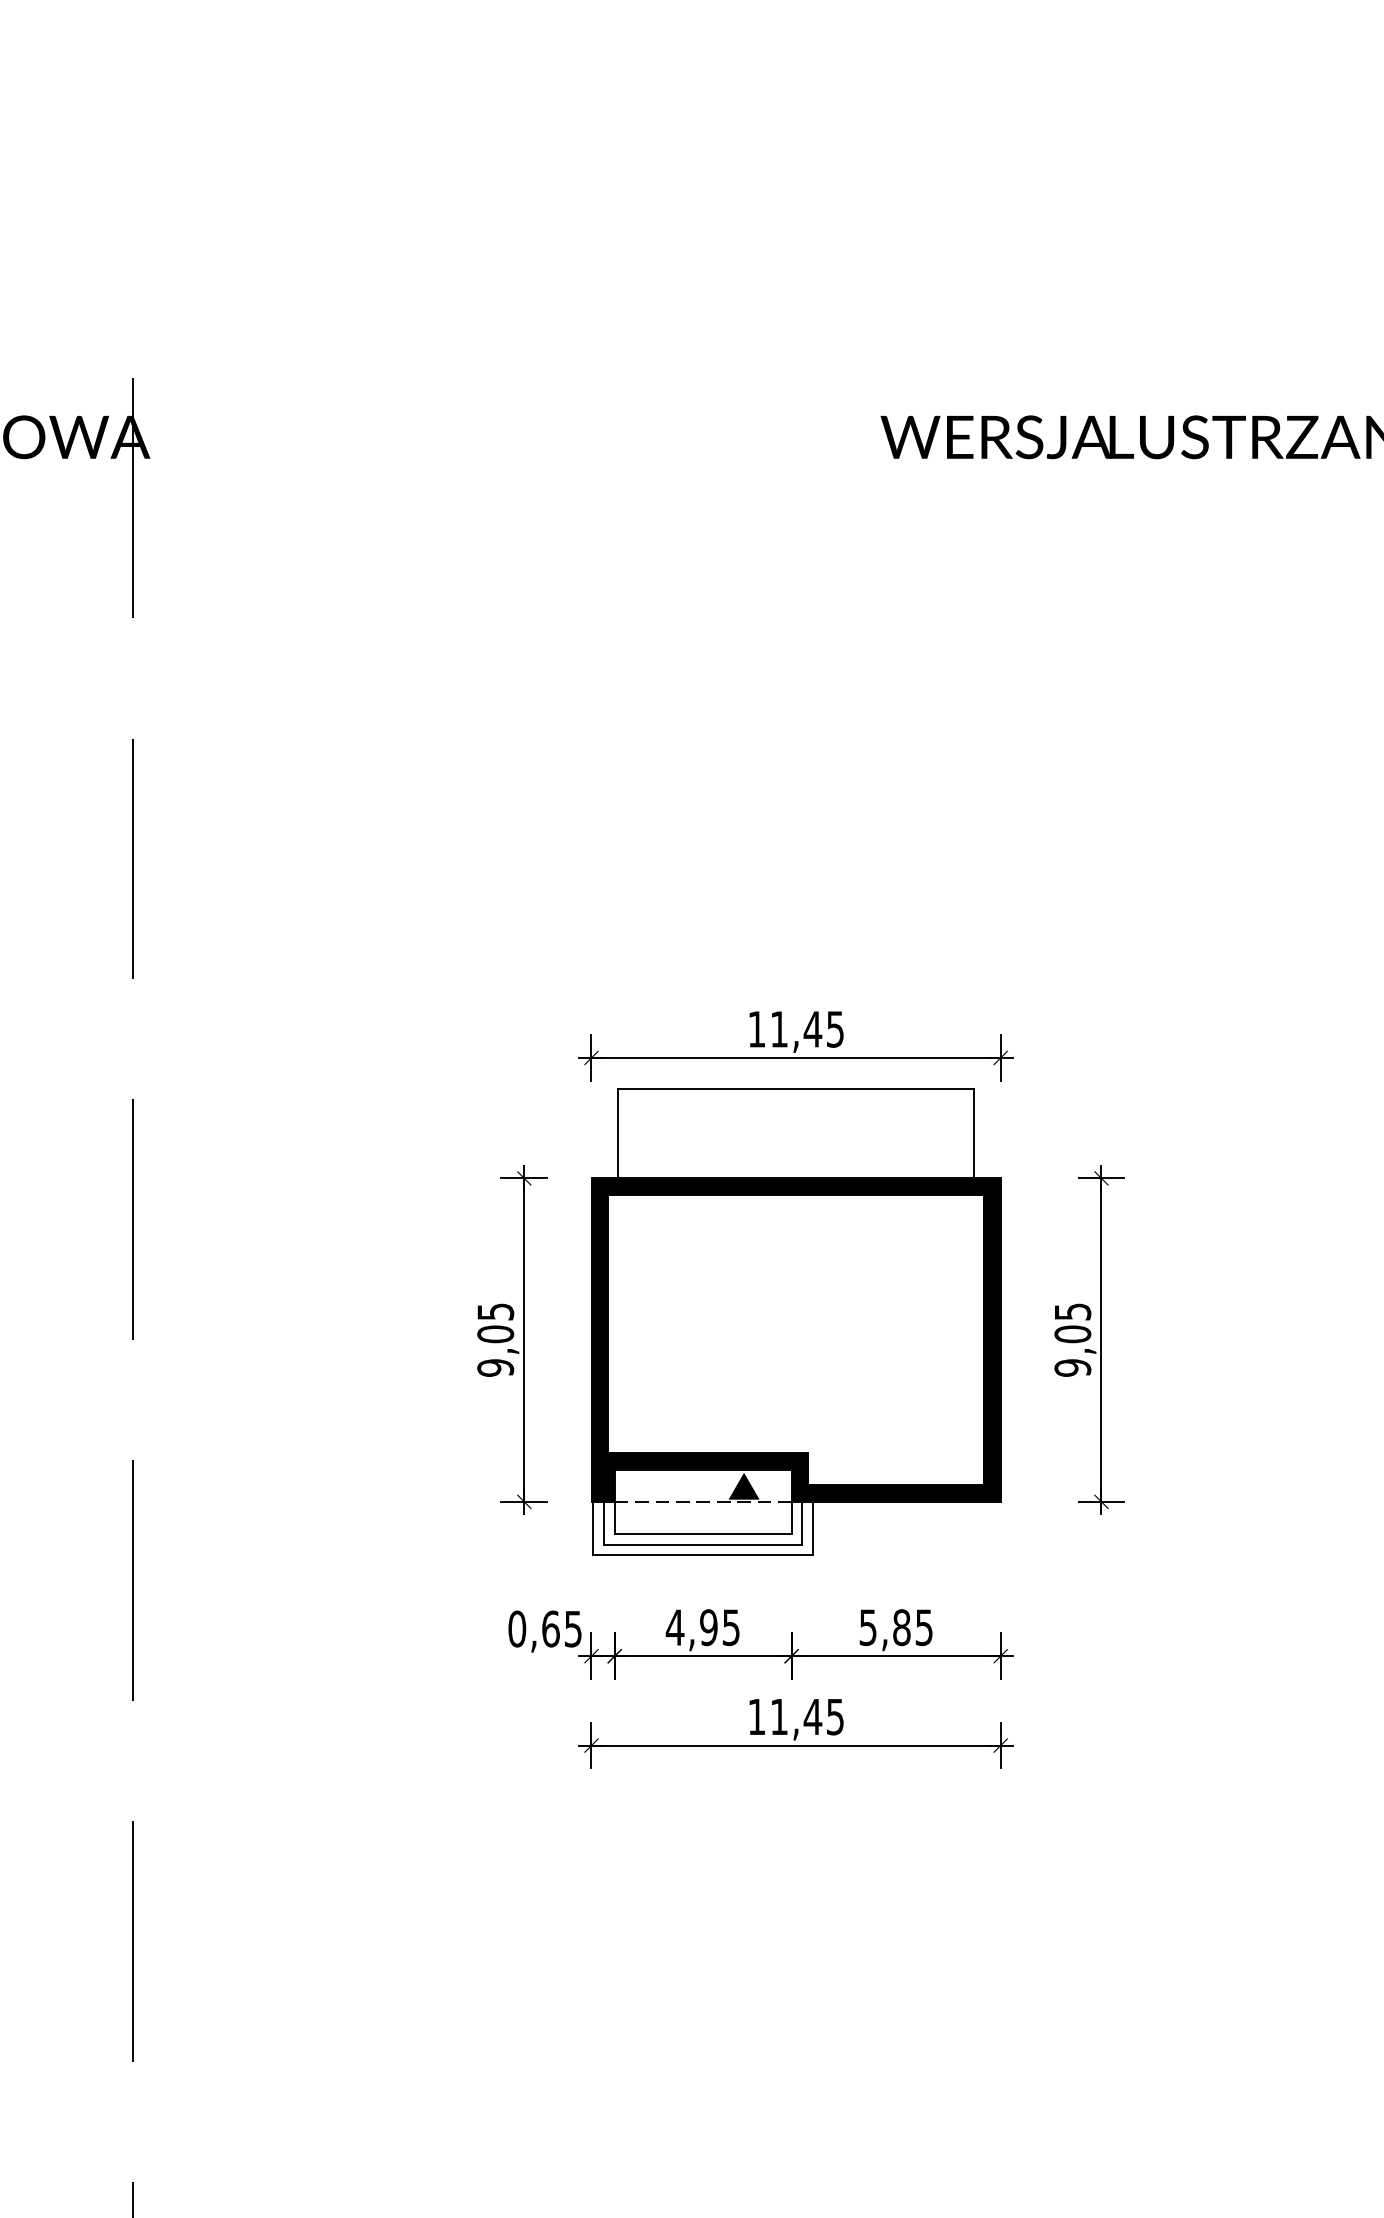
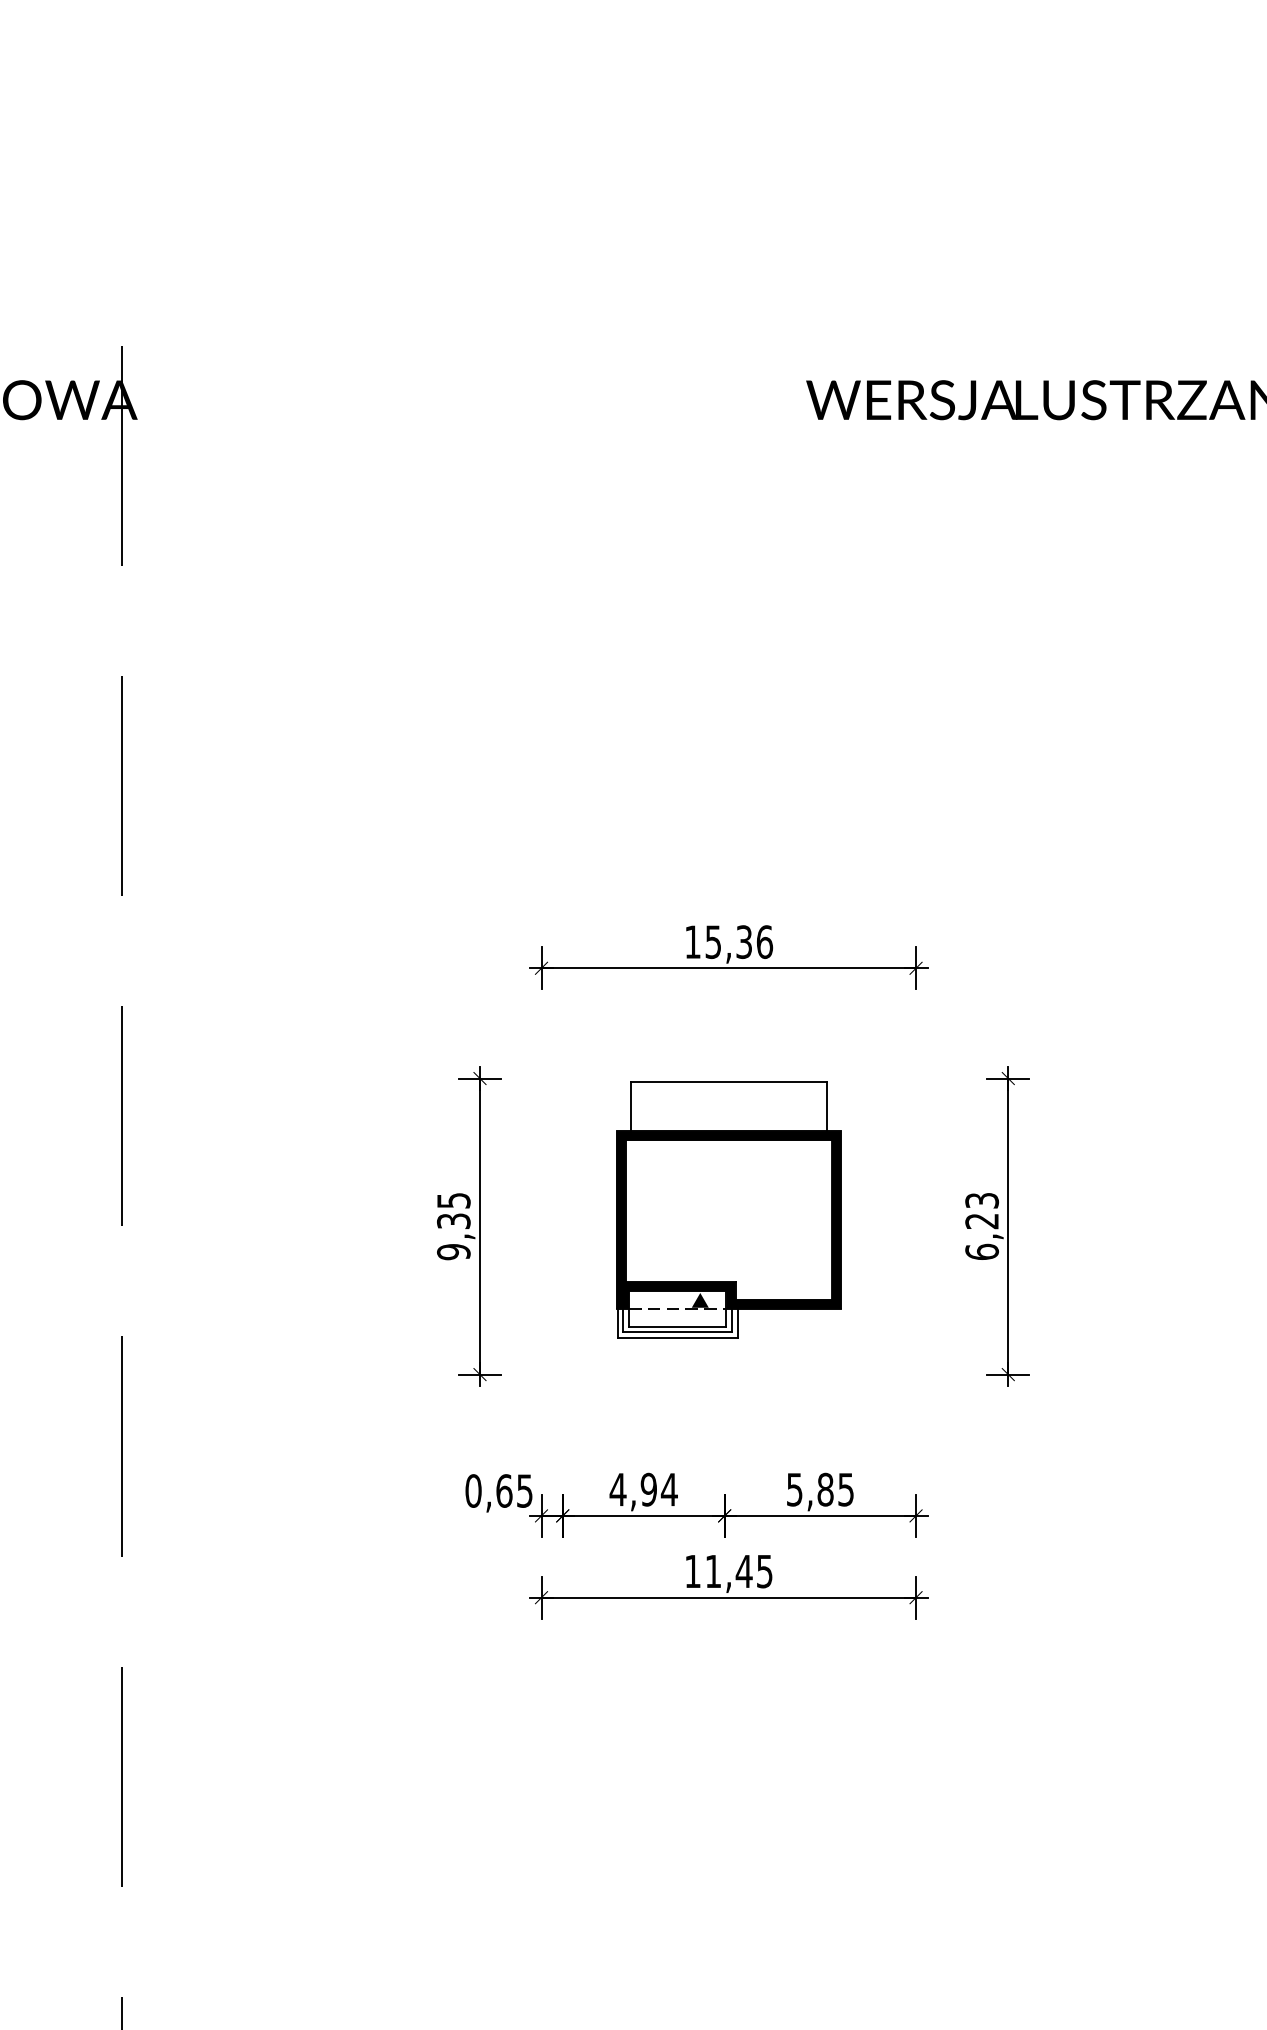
text: (807, 1029) -> (739, 942), 11,45 -> 15,36
part: (795, 1322) -> (728, 1210), size x0.6
text: (495, 1334) -> (453, 1221), 9,05 -> 9,35
text: (1073, 1340) -> (982, 1226), 9,05 -> 6,23
text: (730, 1627) -> (668, 1489), 4,95 -> 4,94

